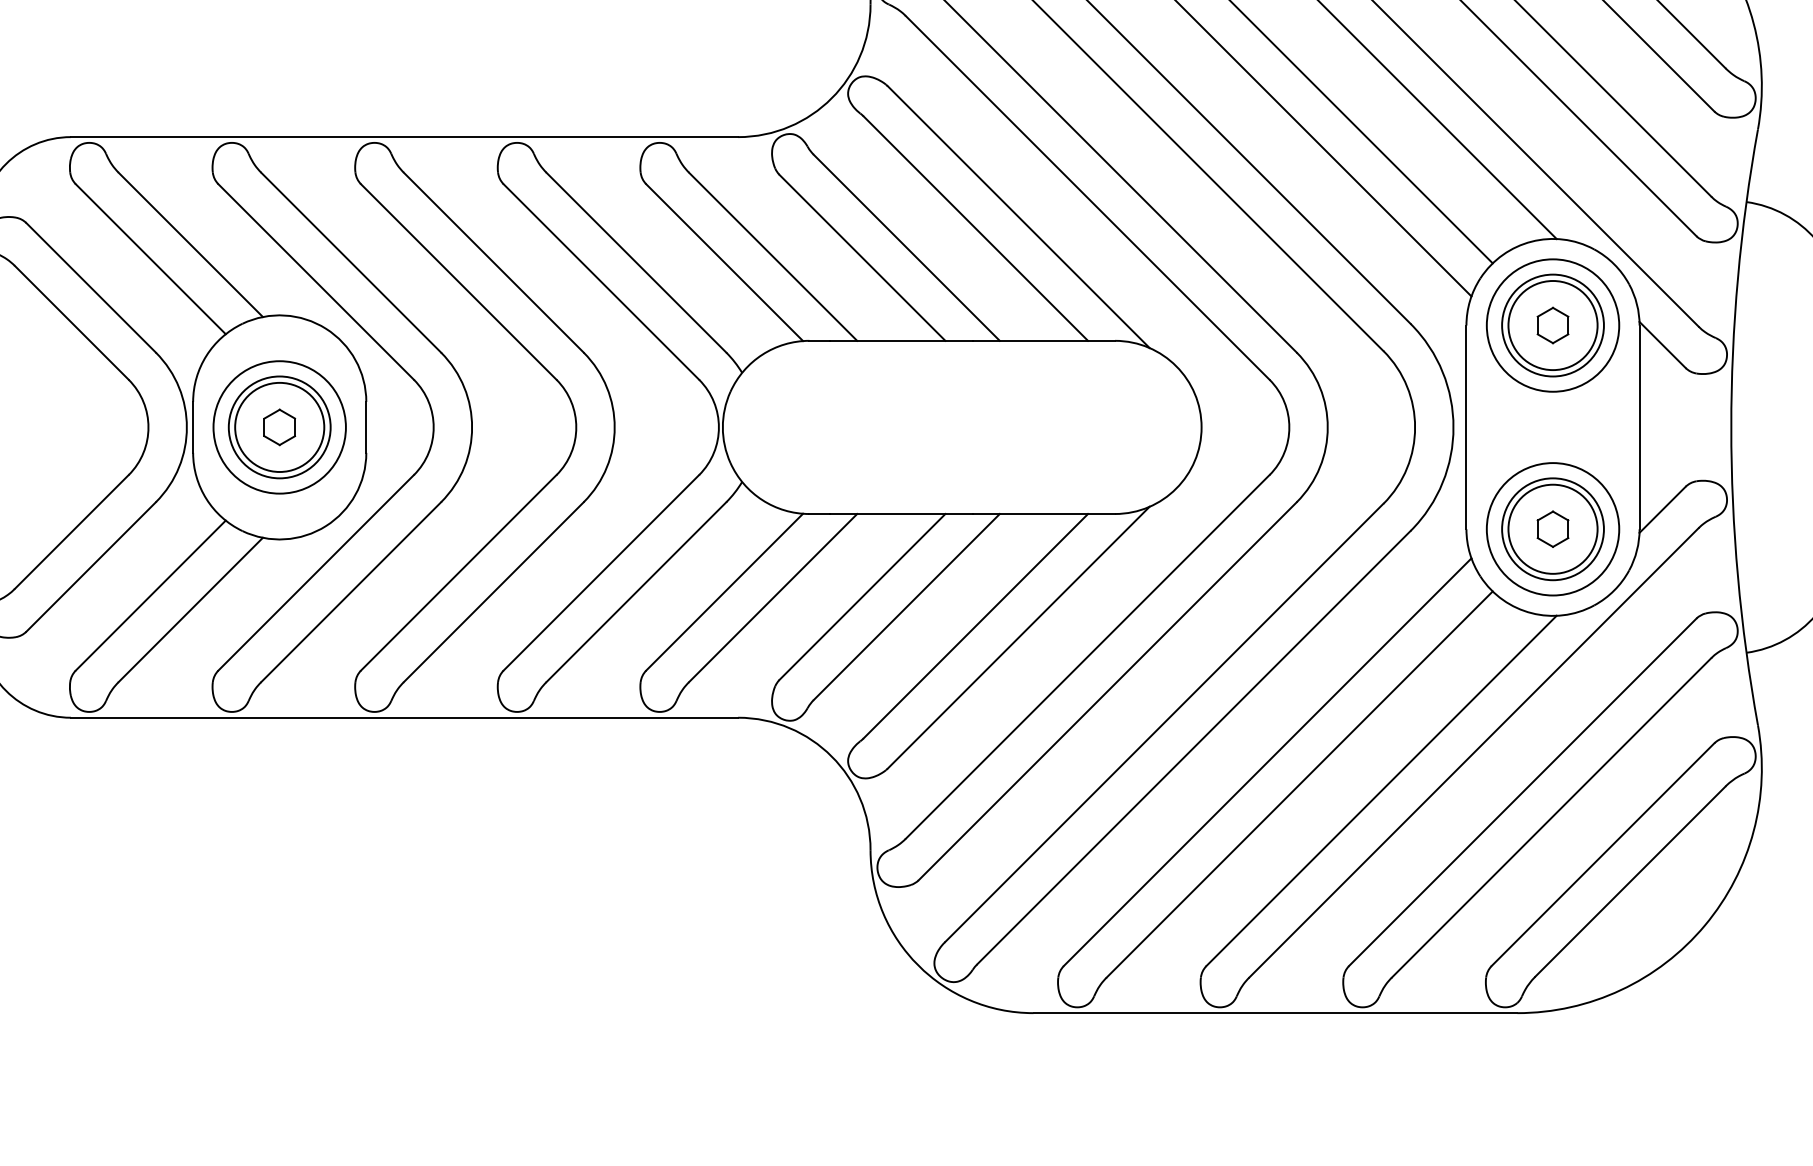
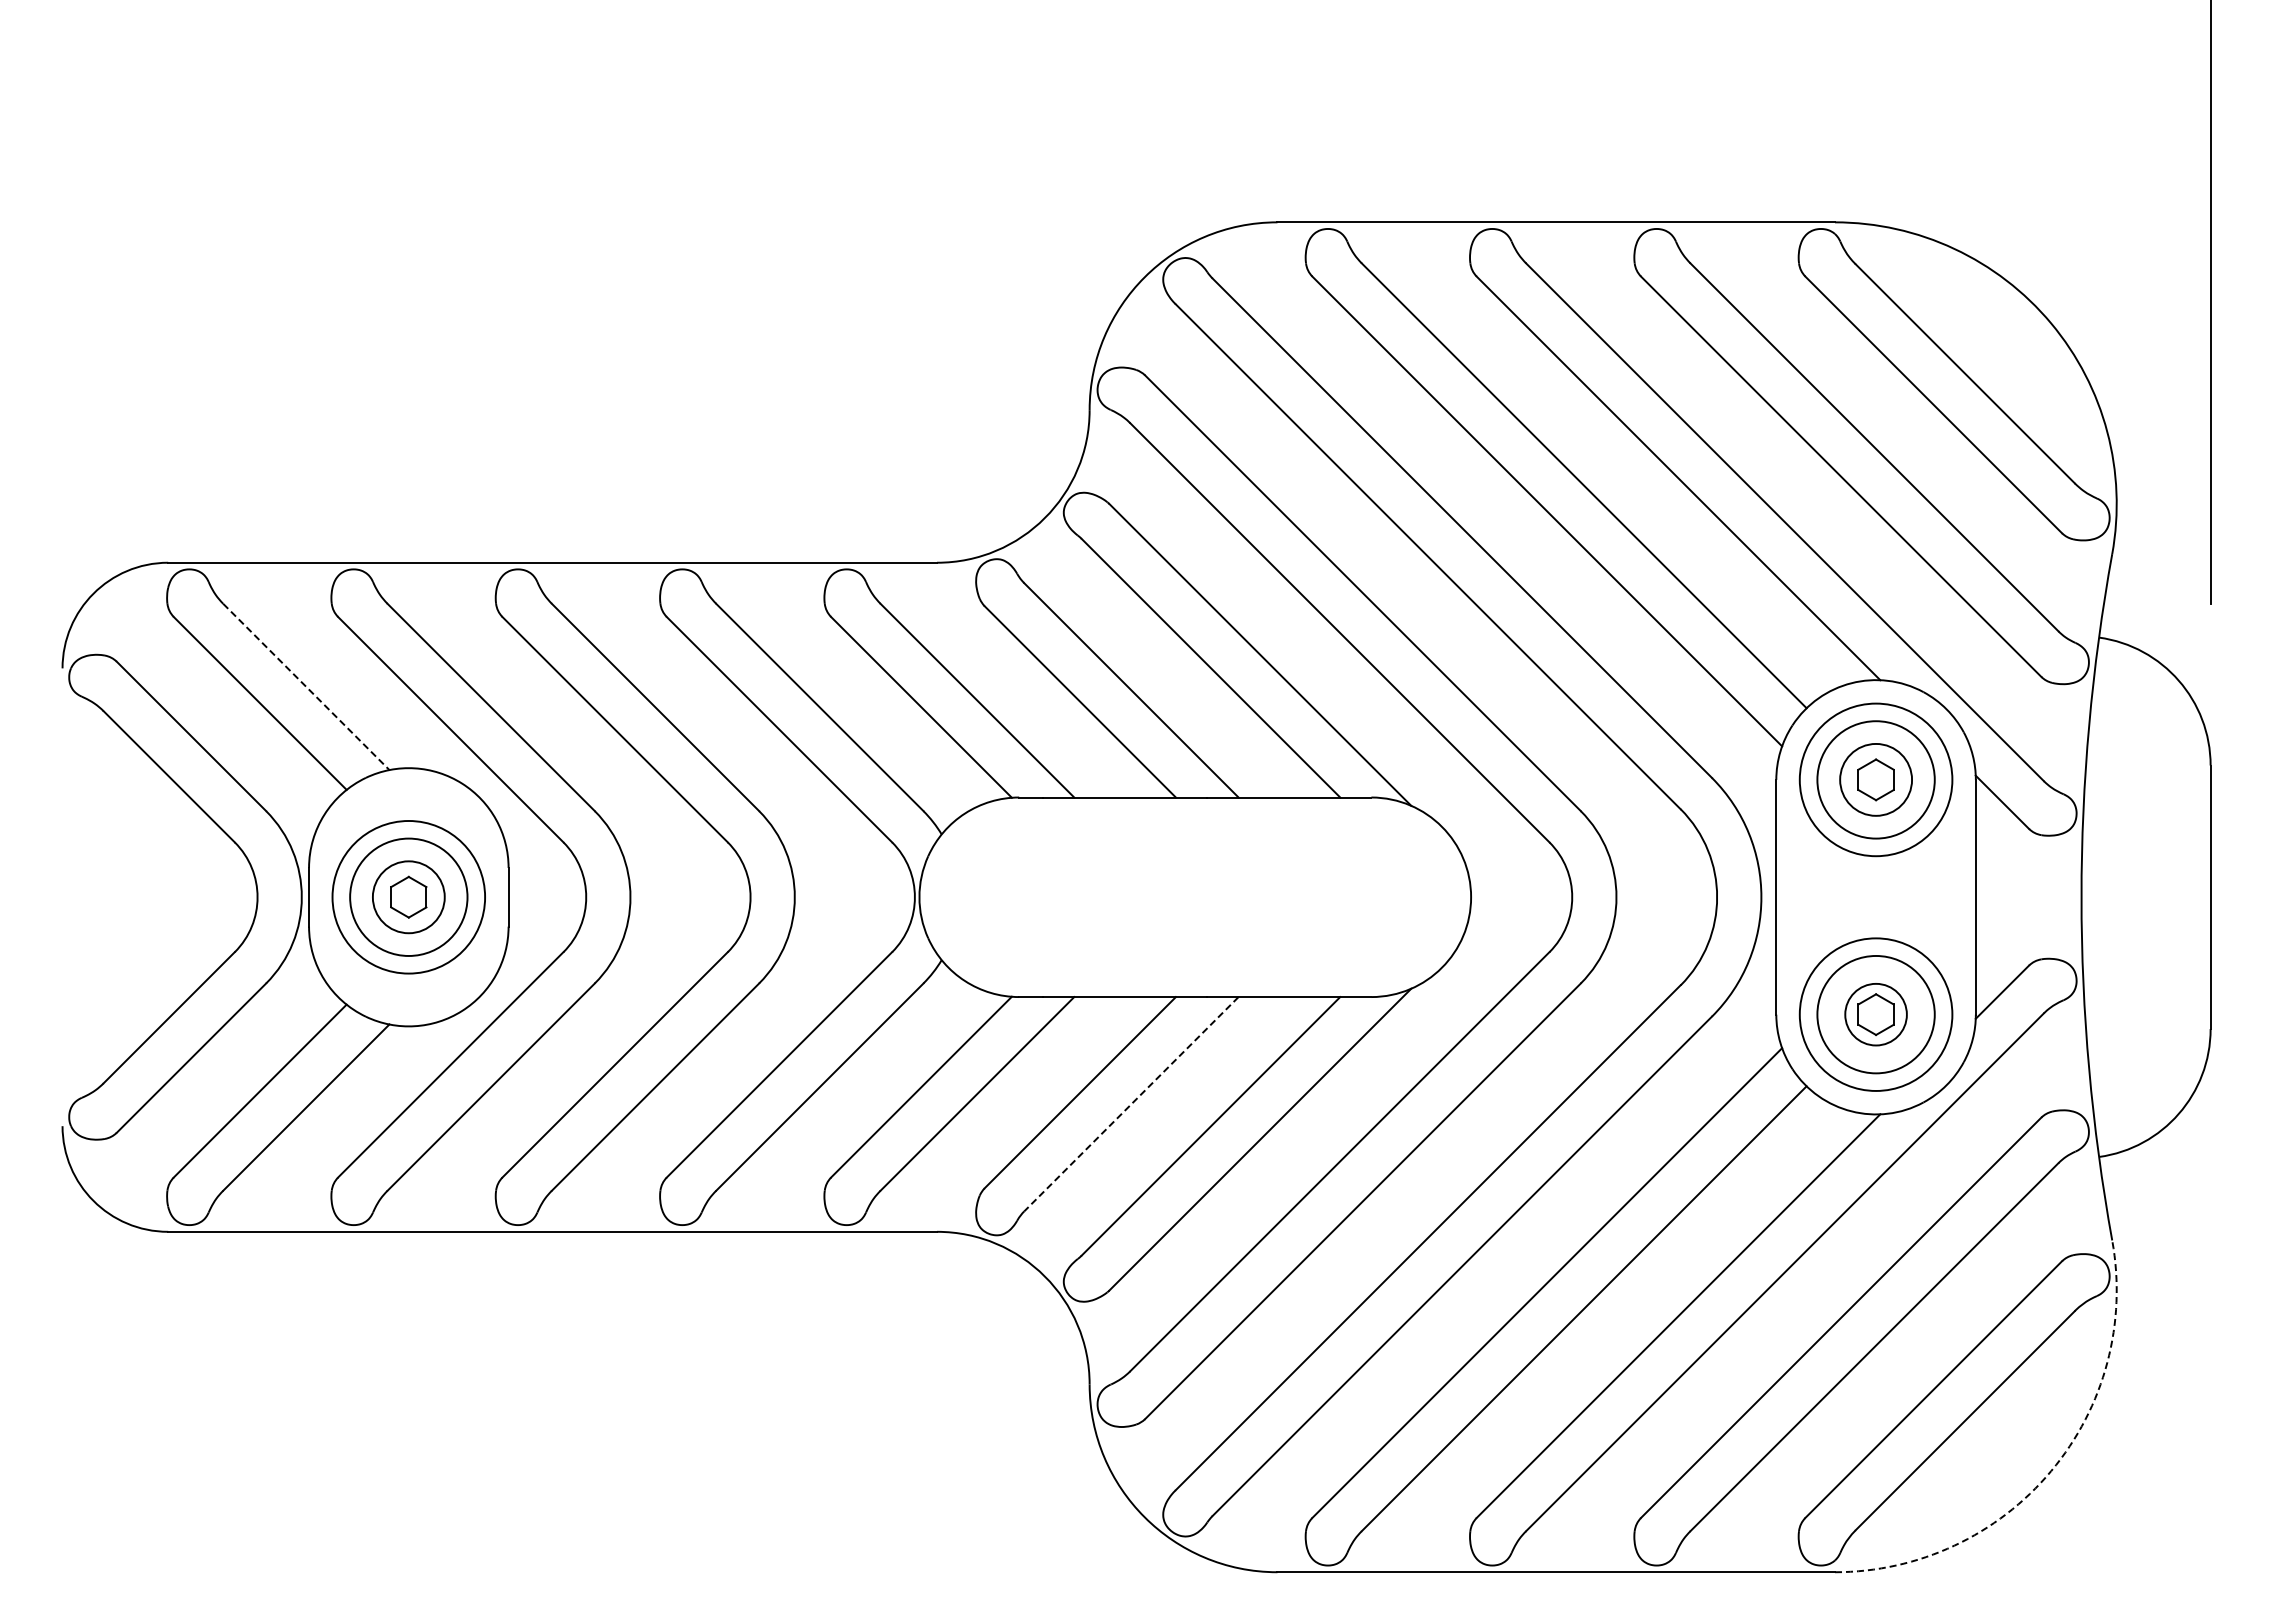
line: (190, 244) -> (306, 686), solid -> dashed
circle: (1552, 325) -> (1875, 779), size x0.7
circle: (279, 426) -> (408, 896), size x0.7
circle: (1552, 529) -> (1875, 1014), size x0.6
line: (906, 607) -> (1131, 1104), solid -> dashed
arc: (1705, 925) -> (2051, 1471), solid -> dashed

